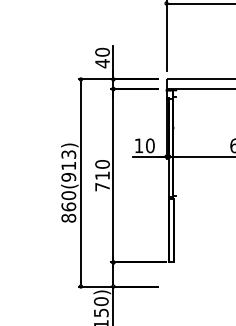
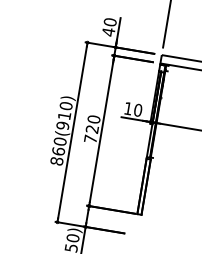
text: (68, 154) -> (65, 105), 860(913) -> 860(910)
text: (102, 175) -> (92, 129), 710 -> 720

